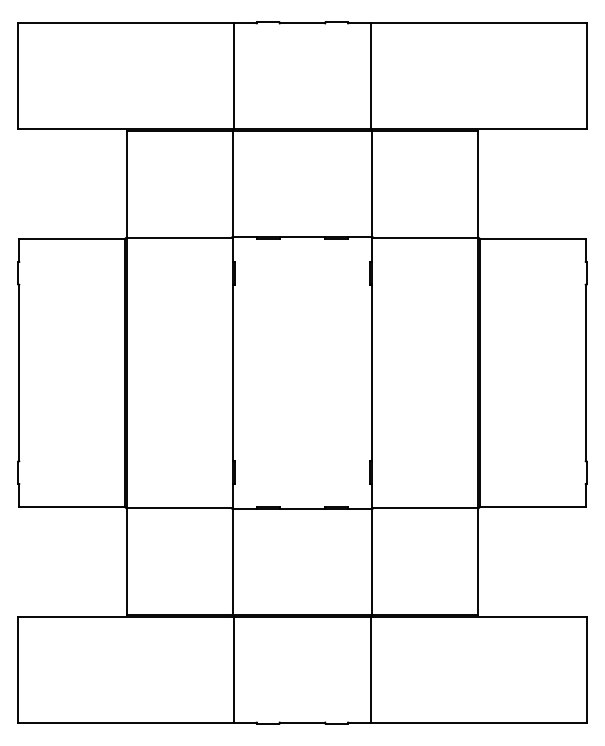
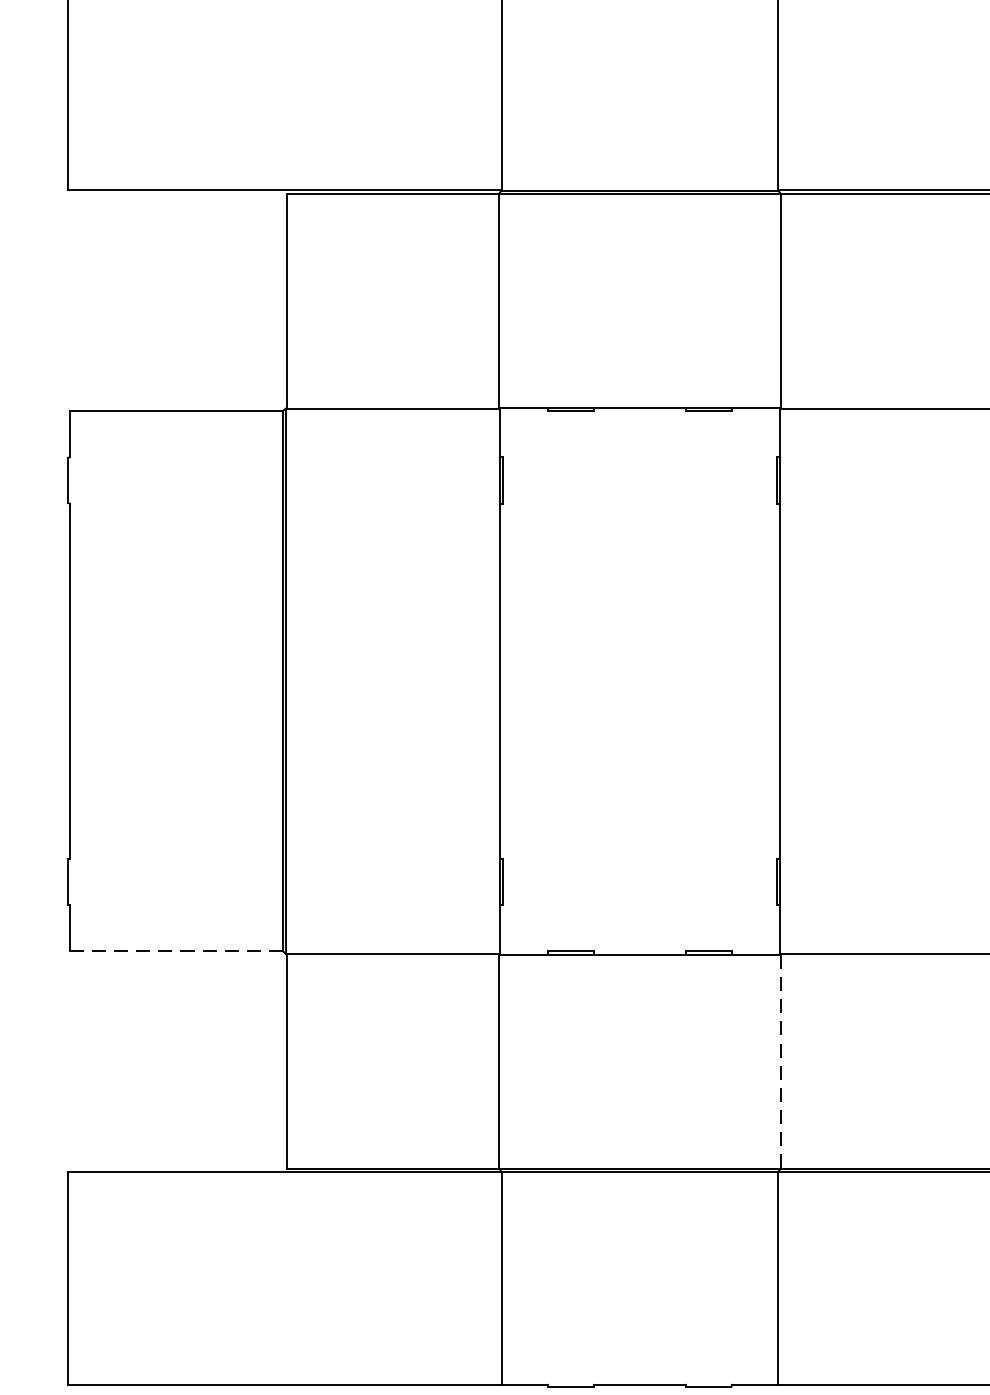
line: (72, 507) -> (177, 951), solid -> dashed
line: (372, 562) -> (780, 1062), solid -> dashed

